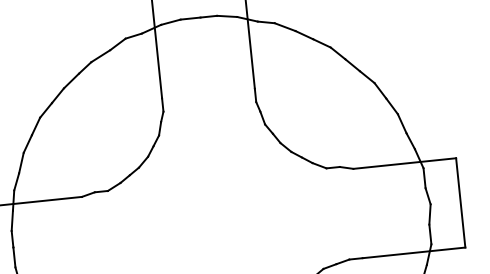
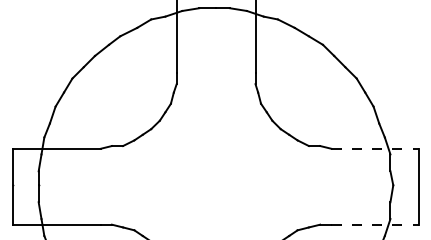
line: (405, 163) -> (375, 148), solid -> dashed
line: (414, 252) -> (375, 224), solid -> dashed

